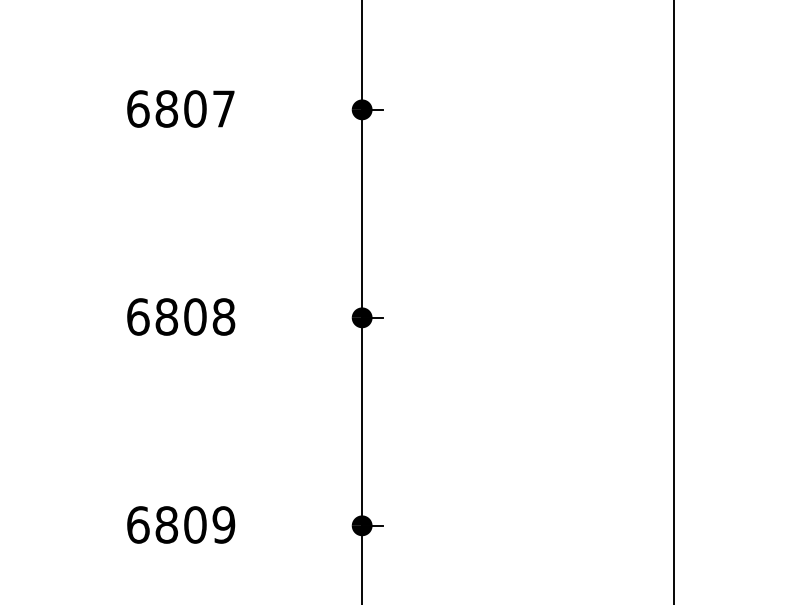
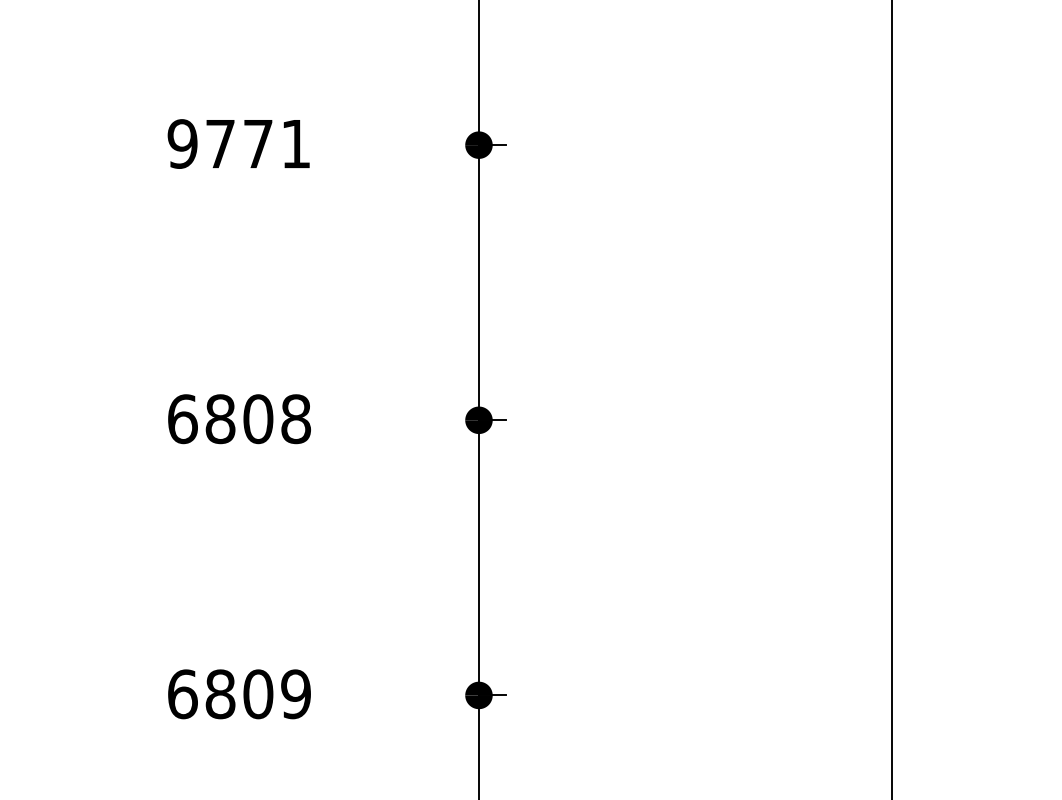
text: (180, 108) -> (238, 143), 6807 -> 9771

